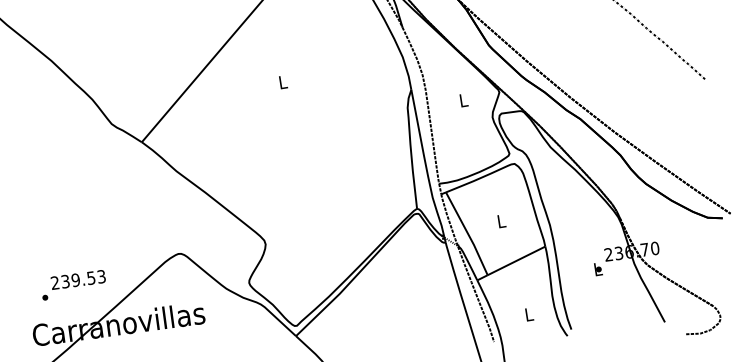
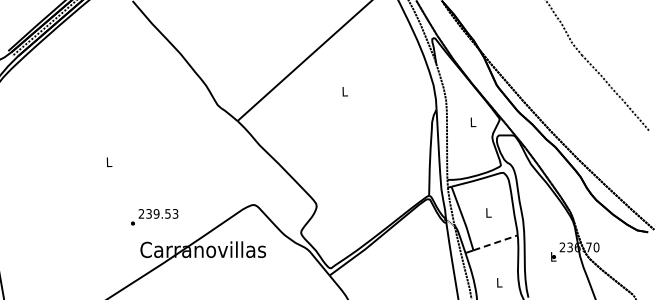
line: (516, 260) -> (495, 242), solid -> dashed
text: (73, 285) -> (154, 217), moved

